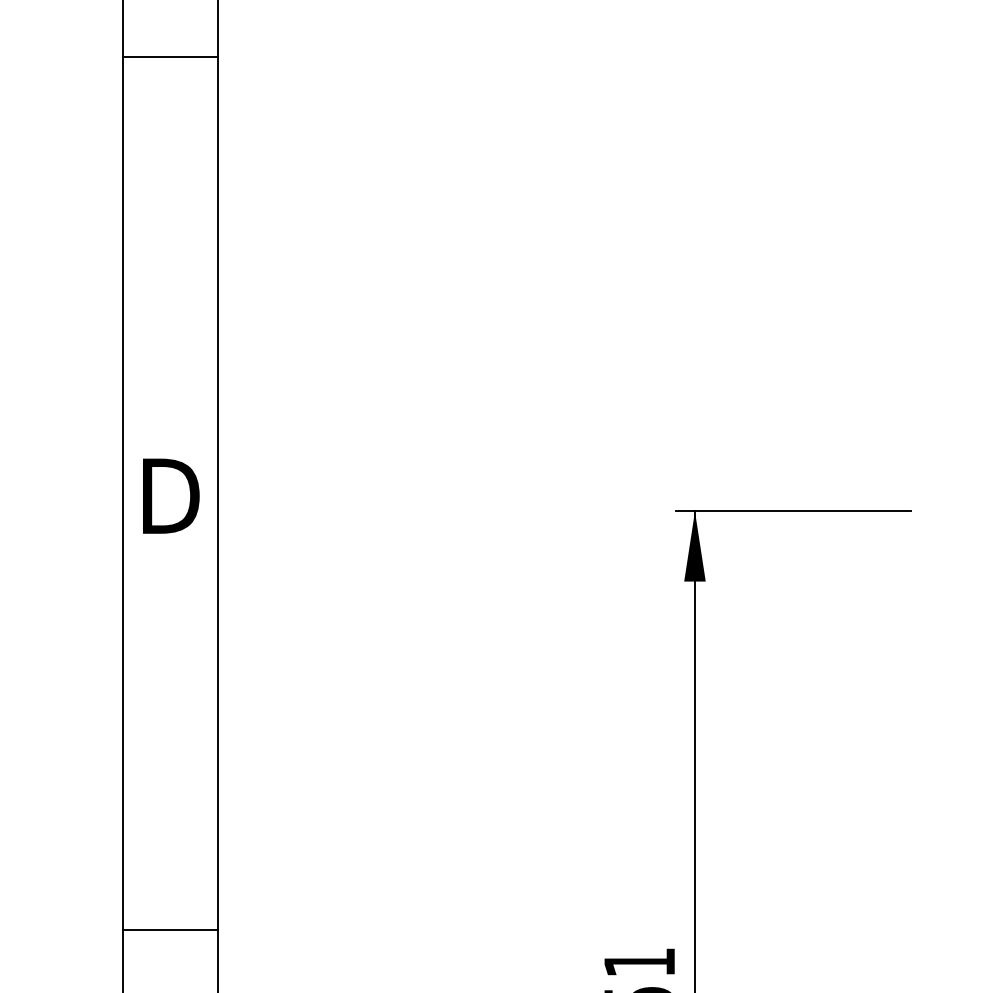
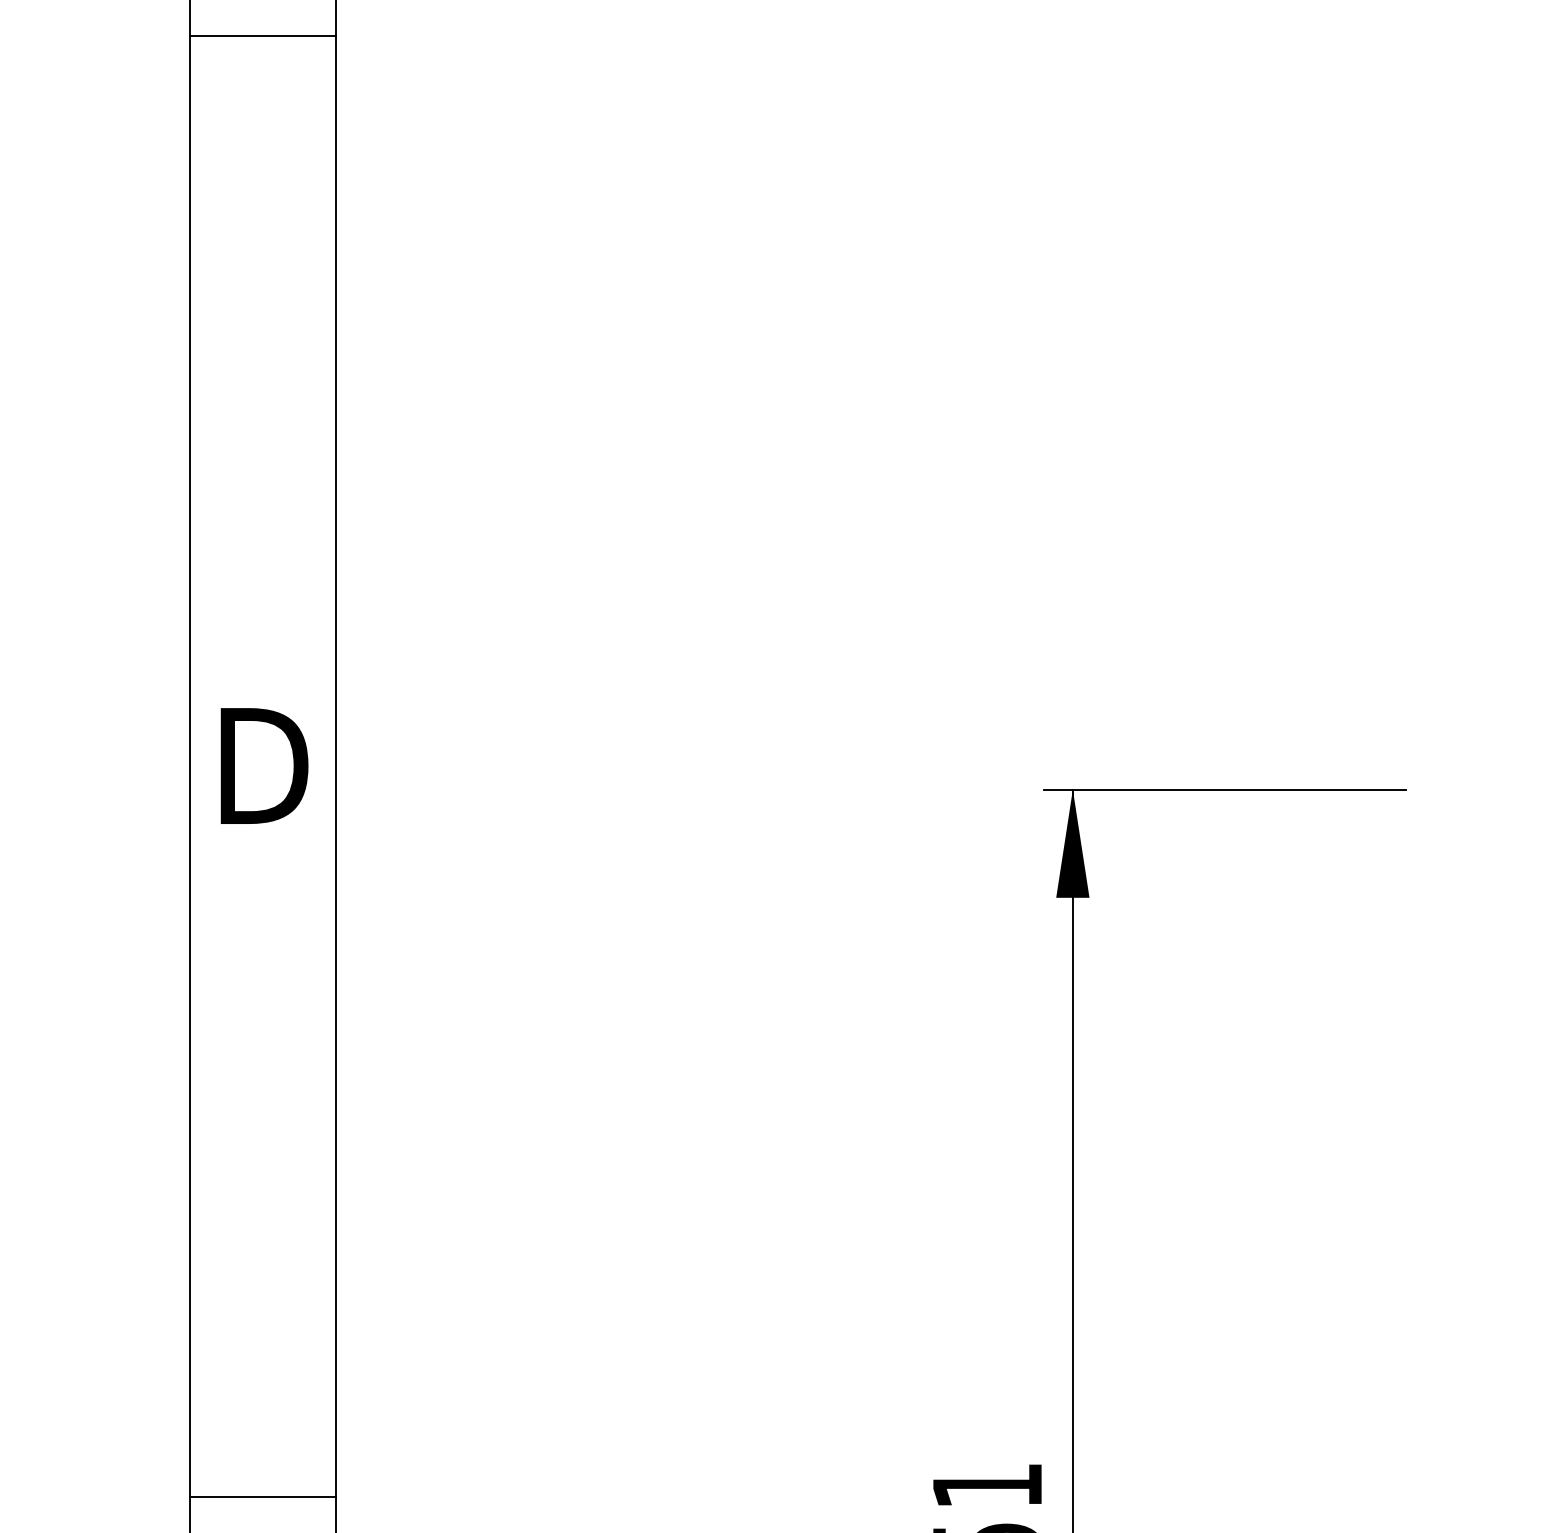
line: (170, 57) -> (263, 36), moved
line: (170, 929) -> (263, 1496), moved

